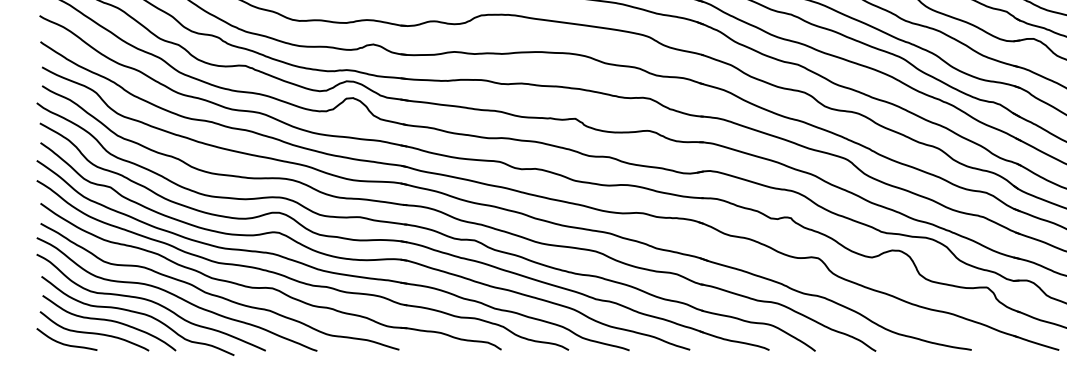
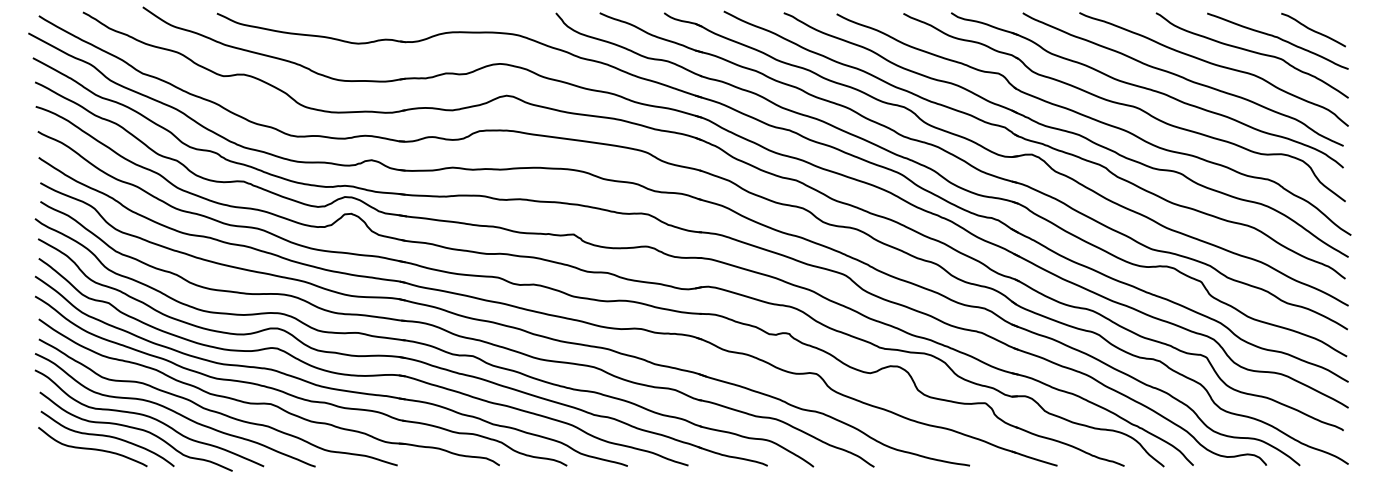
curve: (63, 342) -> (61, 458), removed

